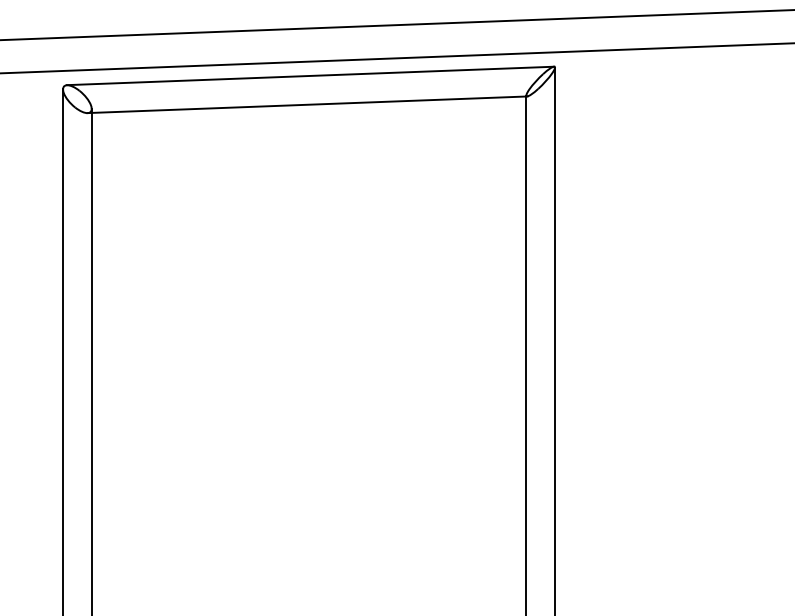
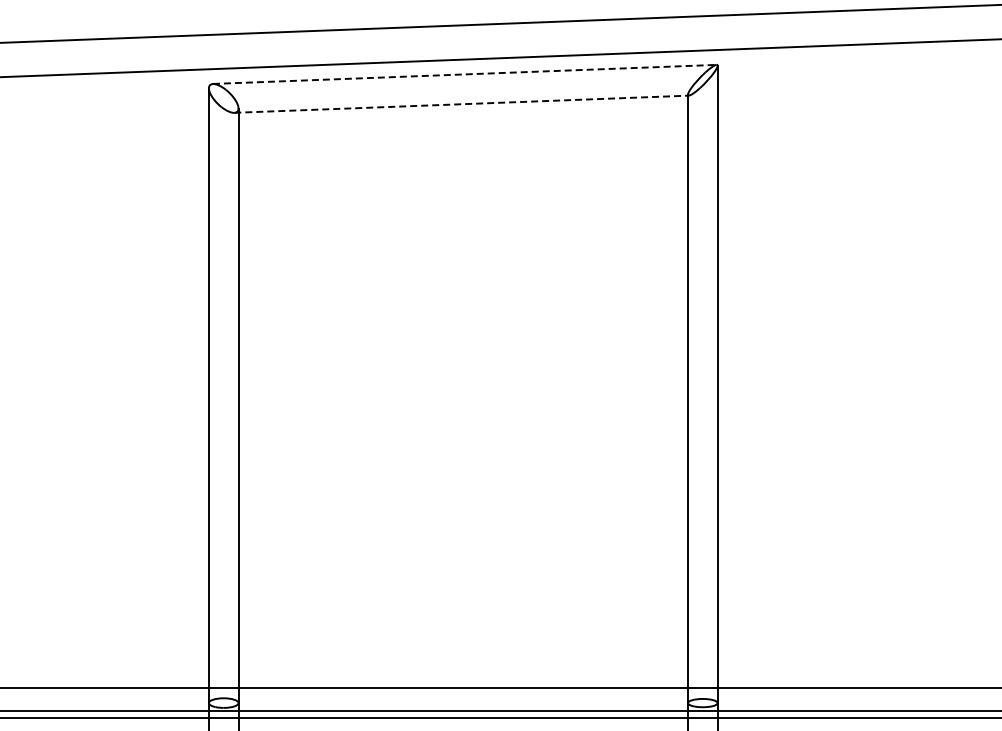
line: (311, 76) -> (465, 74), solid -> dashed
line: (307, 105) -> (461, 104), solid -> dashed

